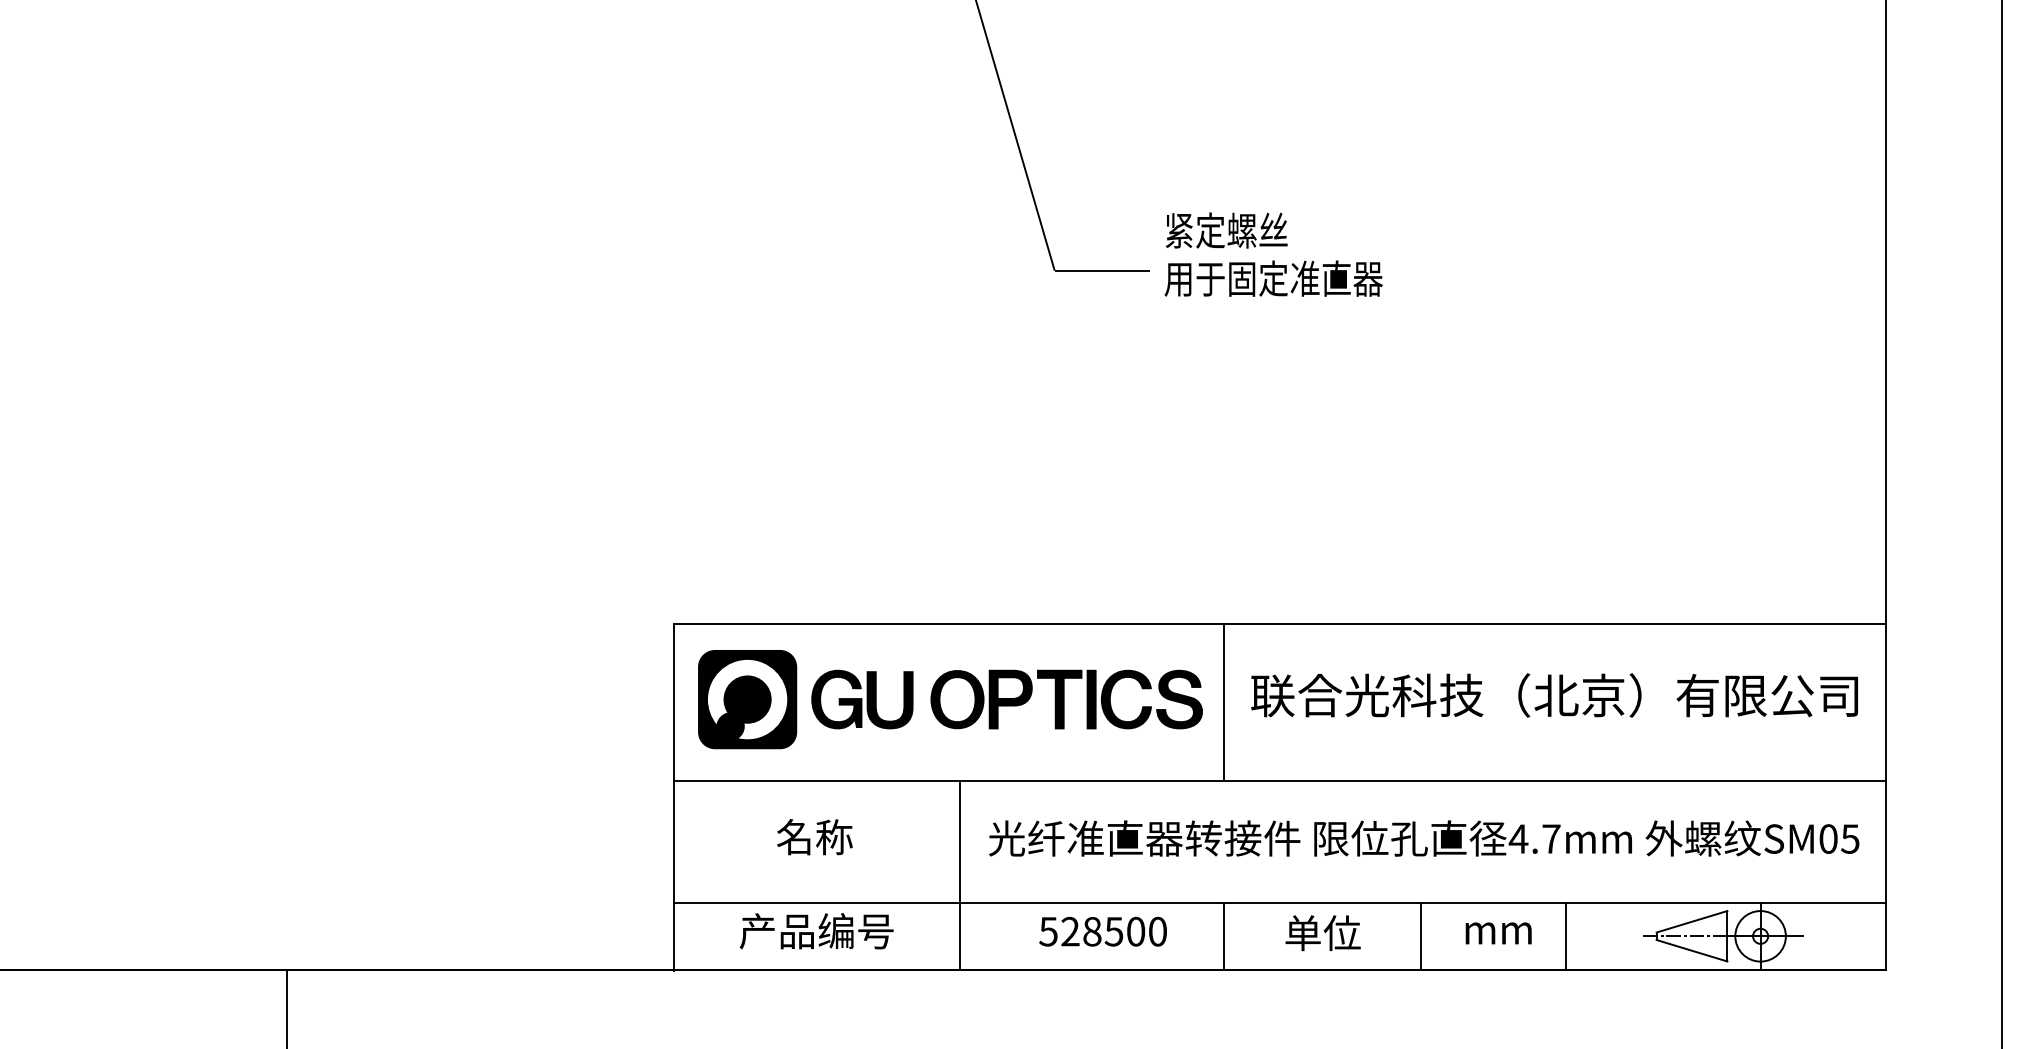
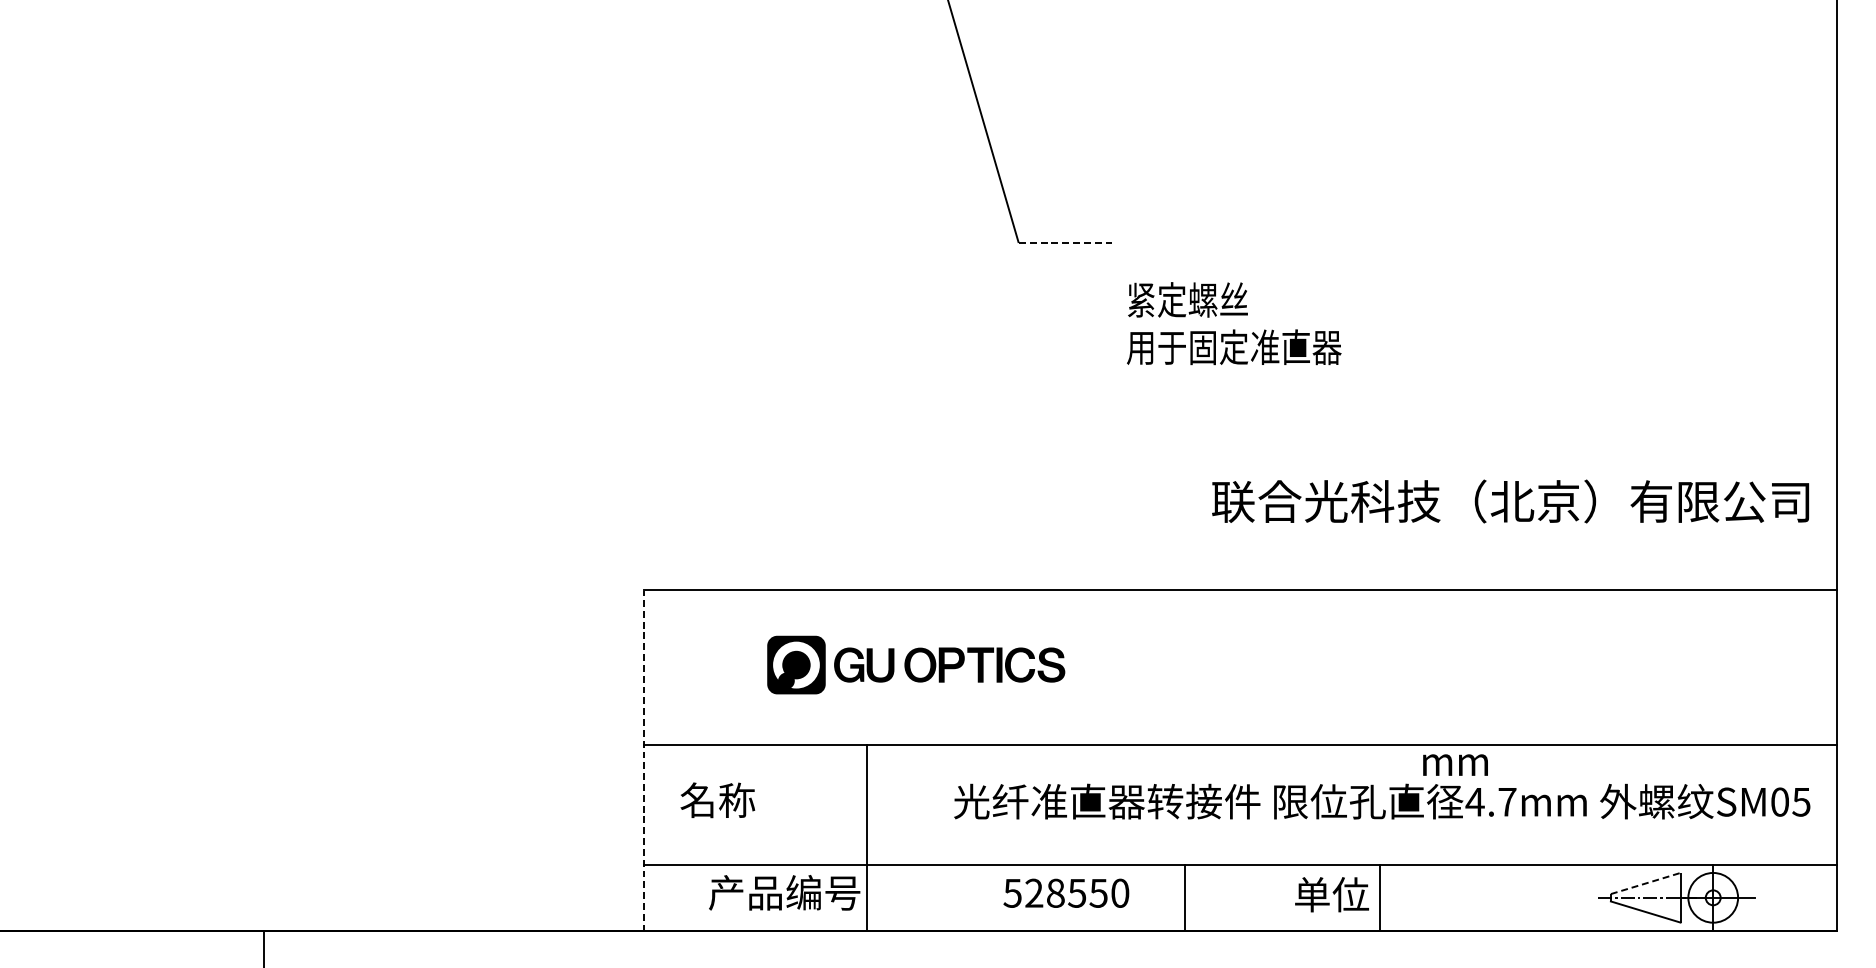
text: (1273, 254) -> (1234, 323), moved
line: (1102, 270) -> (1065, 242), solid -> dashed
text: (1554, 695) -> (1510, 501), moved
part: (950, 699) -> (916, 664), size x0.6
line: (1224, 701) -> (1185, 666), removed
line: (674, 796) -> (644, 760), solid -> dashed
text: (814, 837) -> (717, 800), moved
line: (959, 875) -> (867, 837), moved
line: (1691, 921) -> (1645, 883), solid -> dashed
text: (1135, 931) -> (1098, 893), 528500 -> 528550
text: (1322, 933) -> (1331, 895), moved
text: (1498, 933) -> (1455, 765), moved
line: (1566, 936) -> (1522, 898), removed

